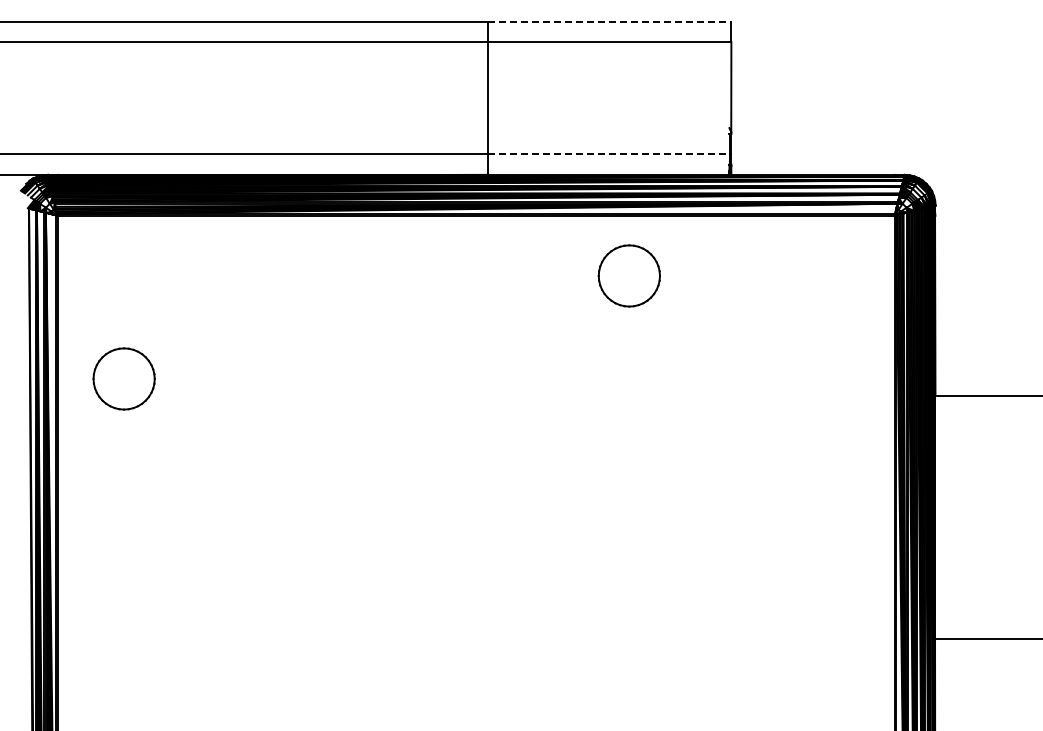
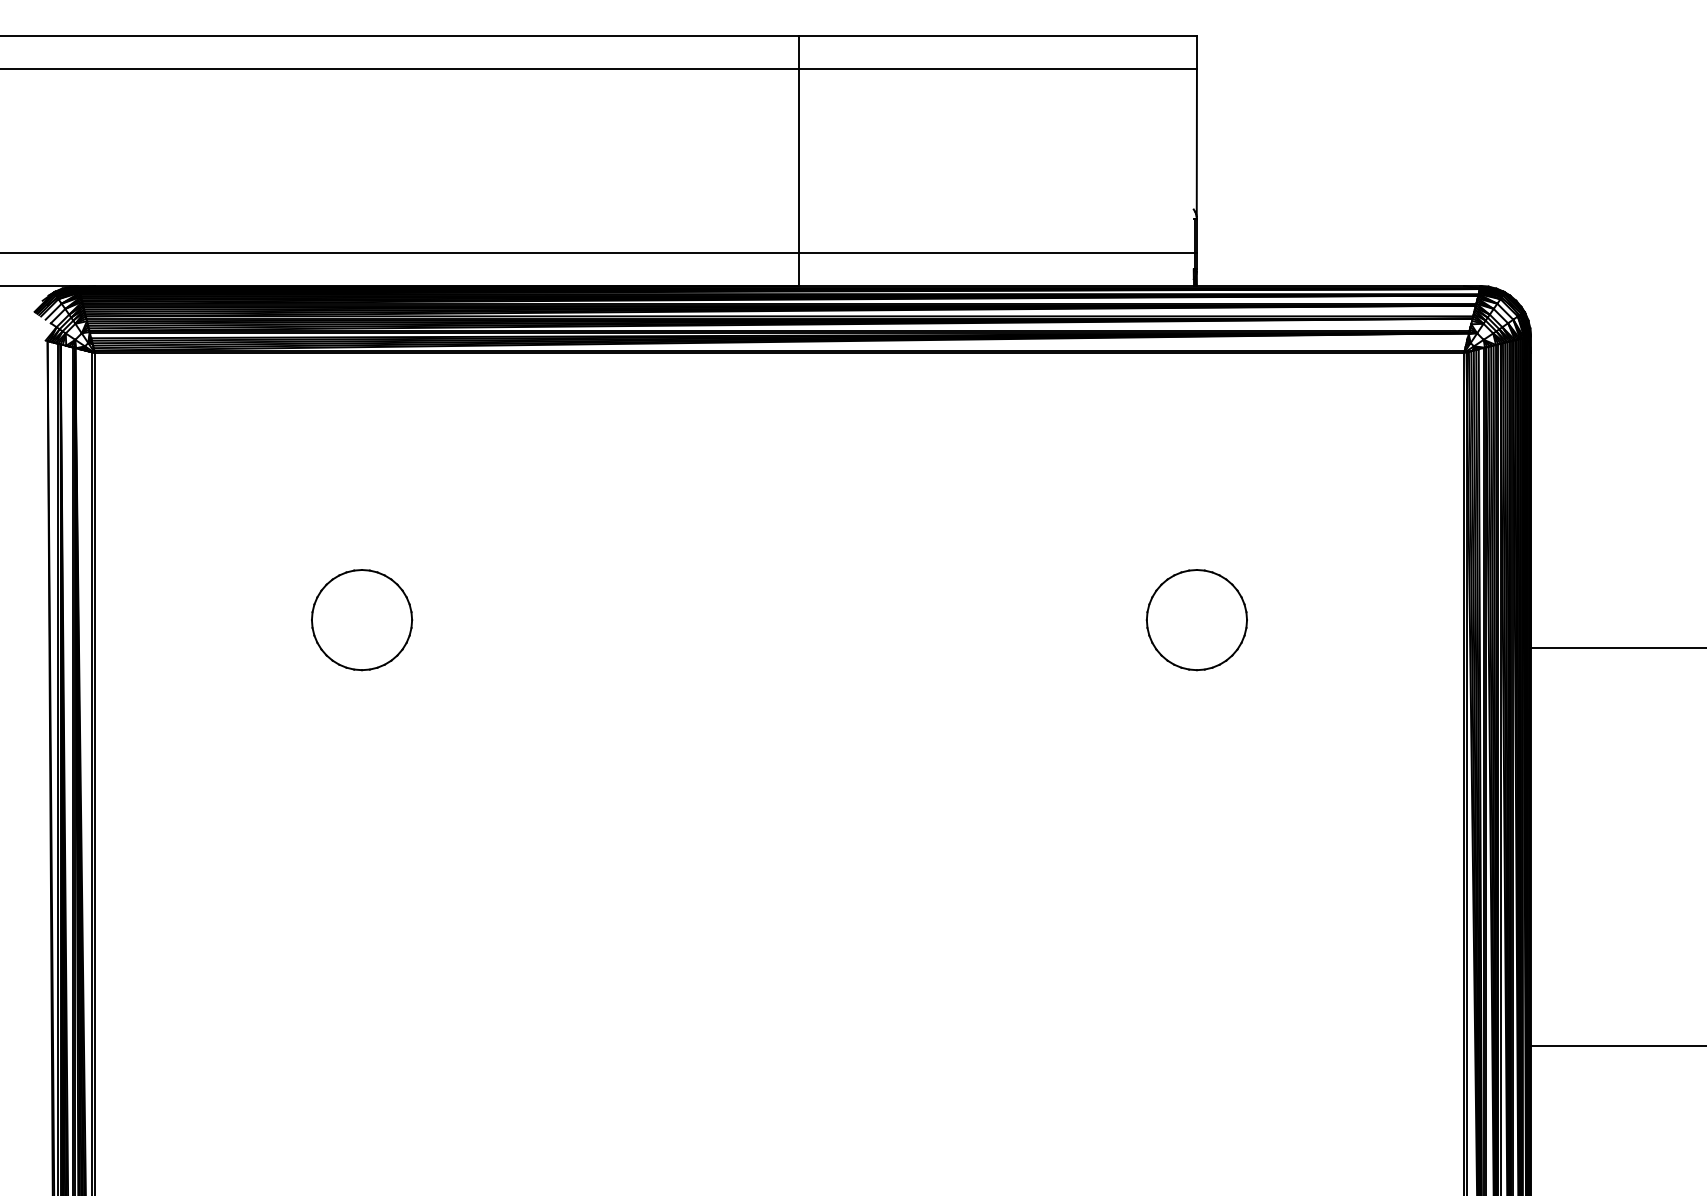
line: (609, 21) -> (997, 35), dashed -> solid
line: (609, 154) -> (997, 252), dashed -> solid
part: (628, 275) -> (1195, 619), moved
part: (123, 378) -> (360, 619), moved

